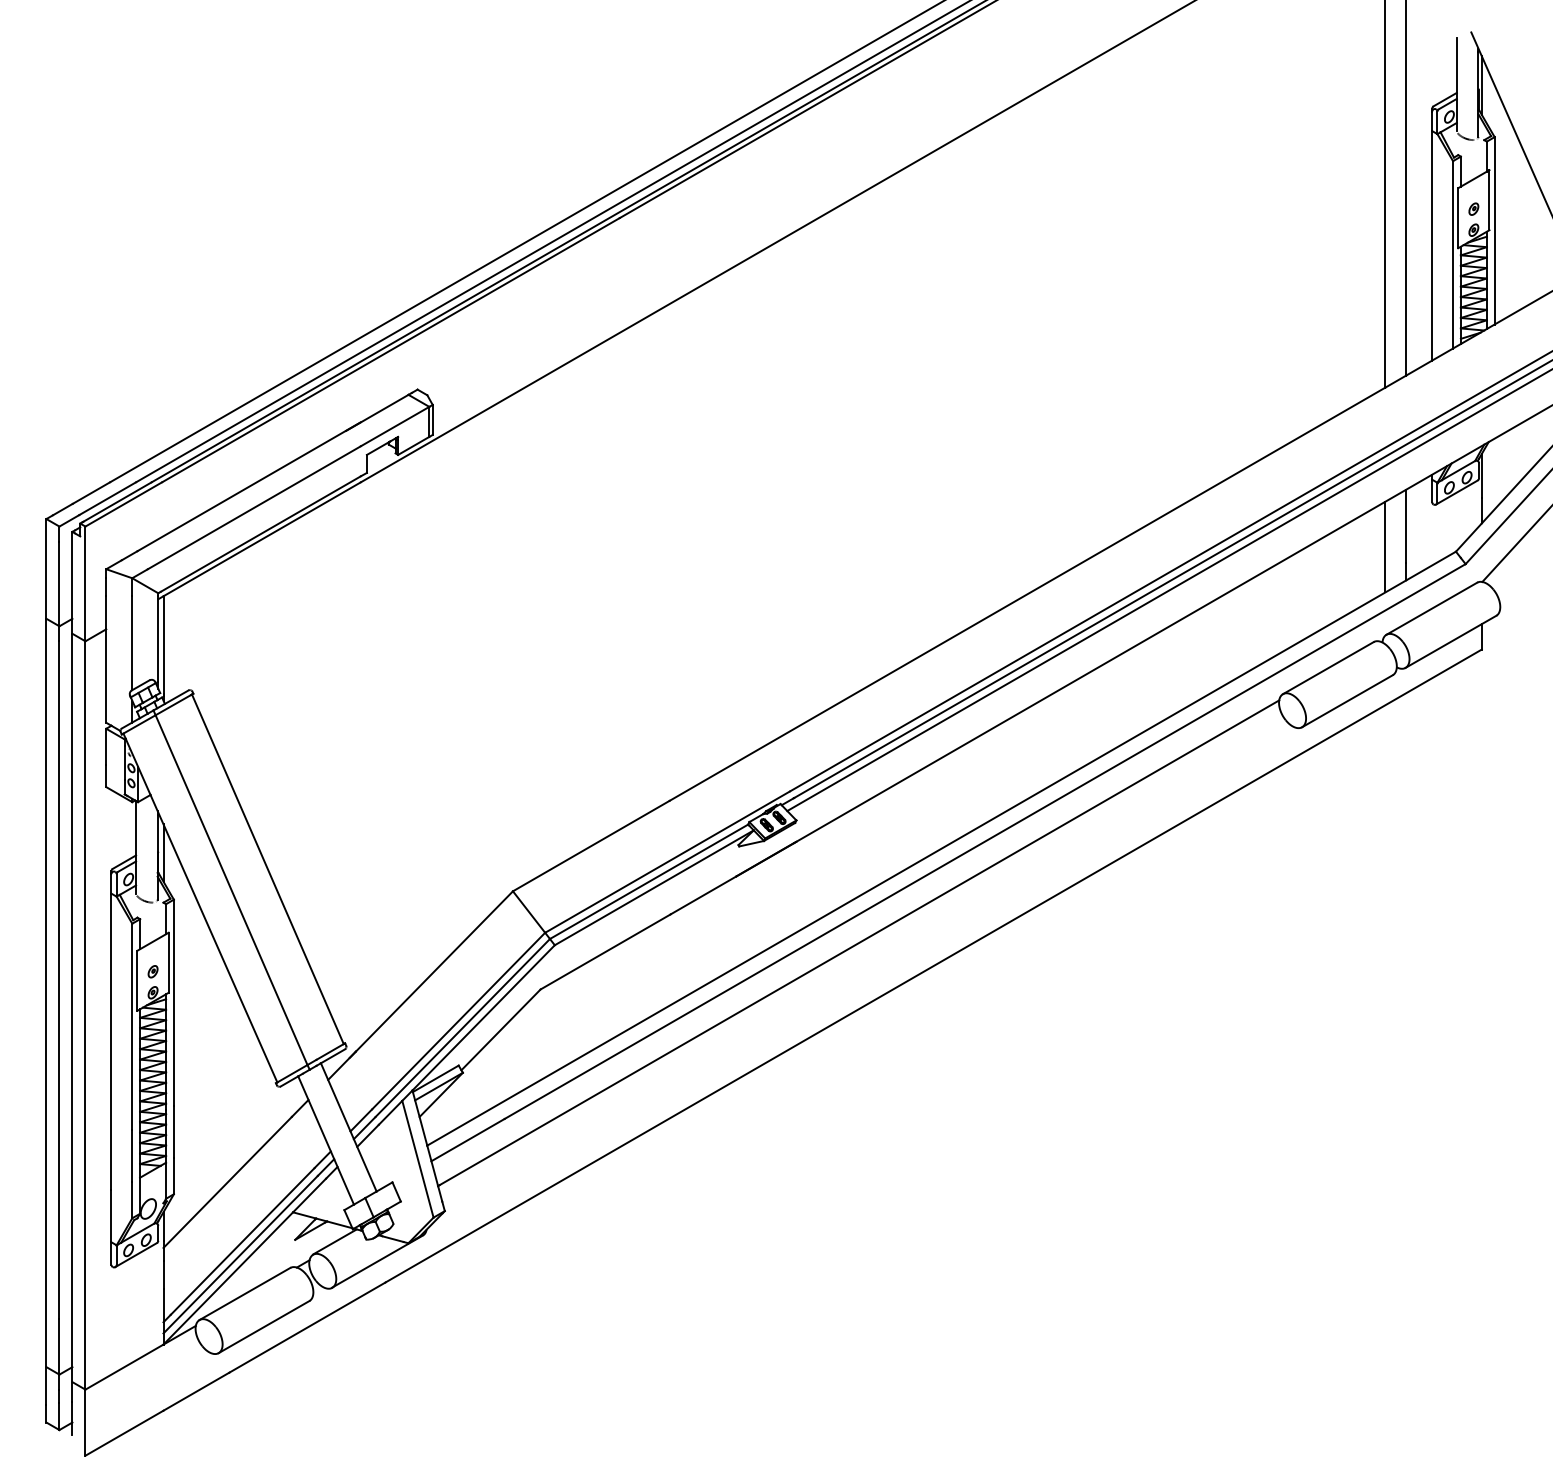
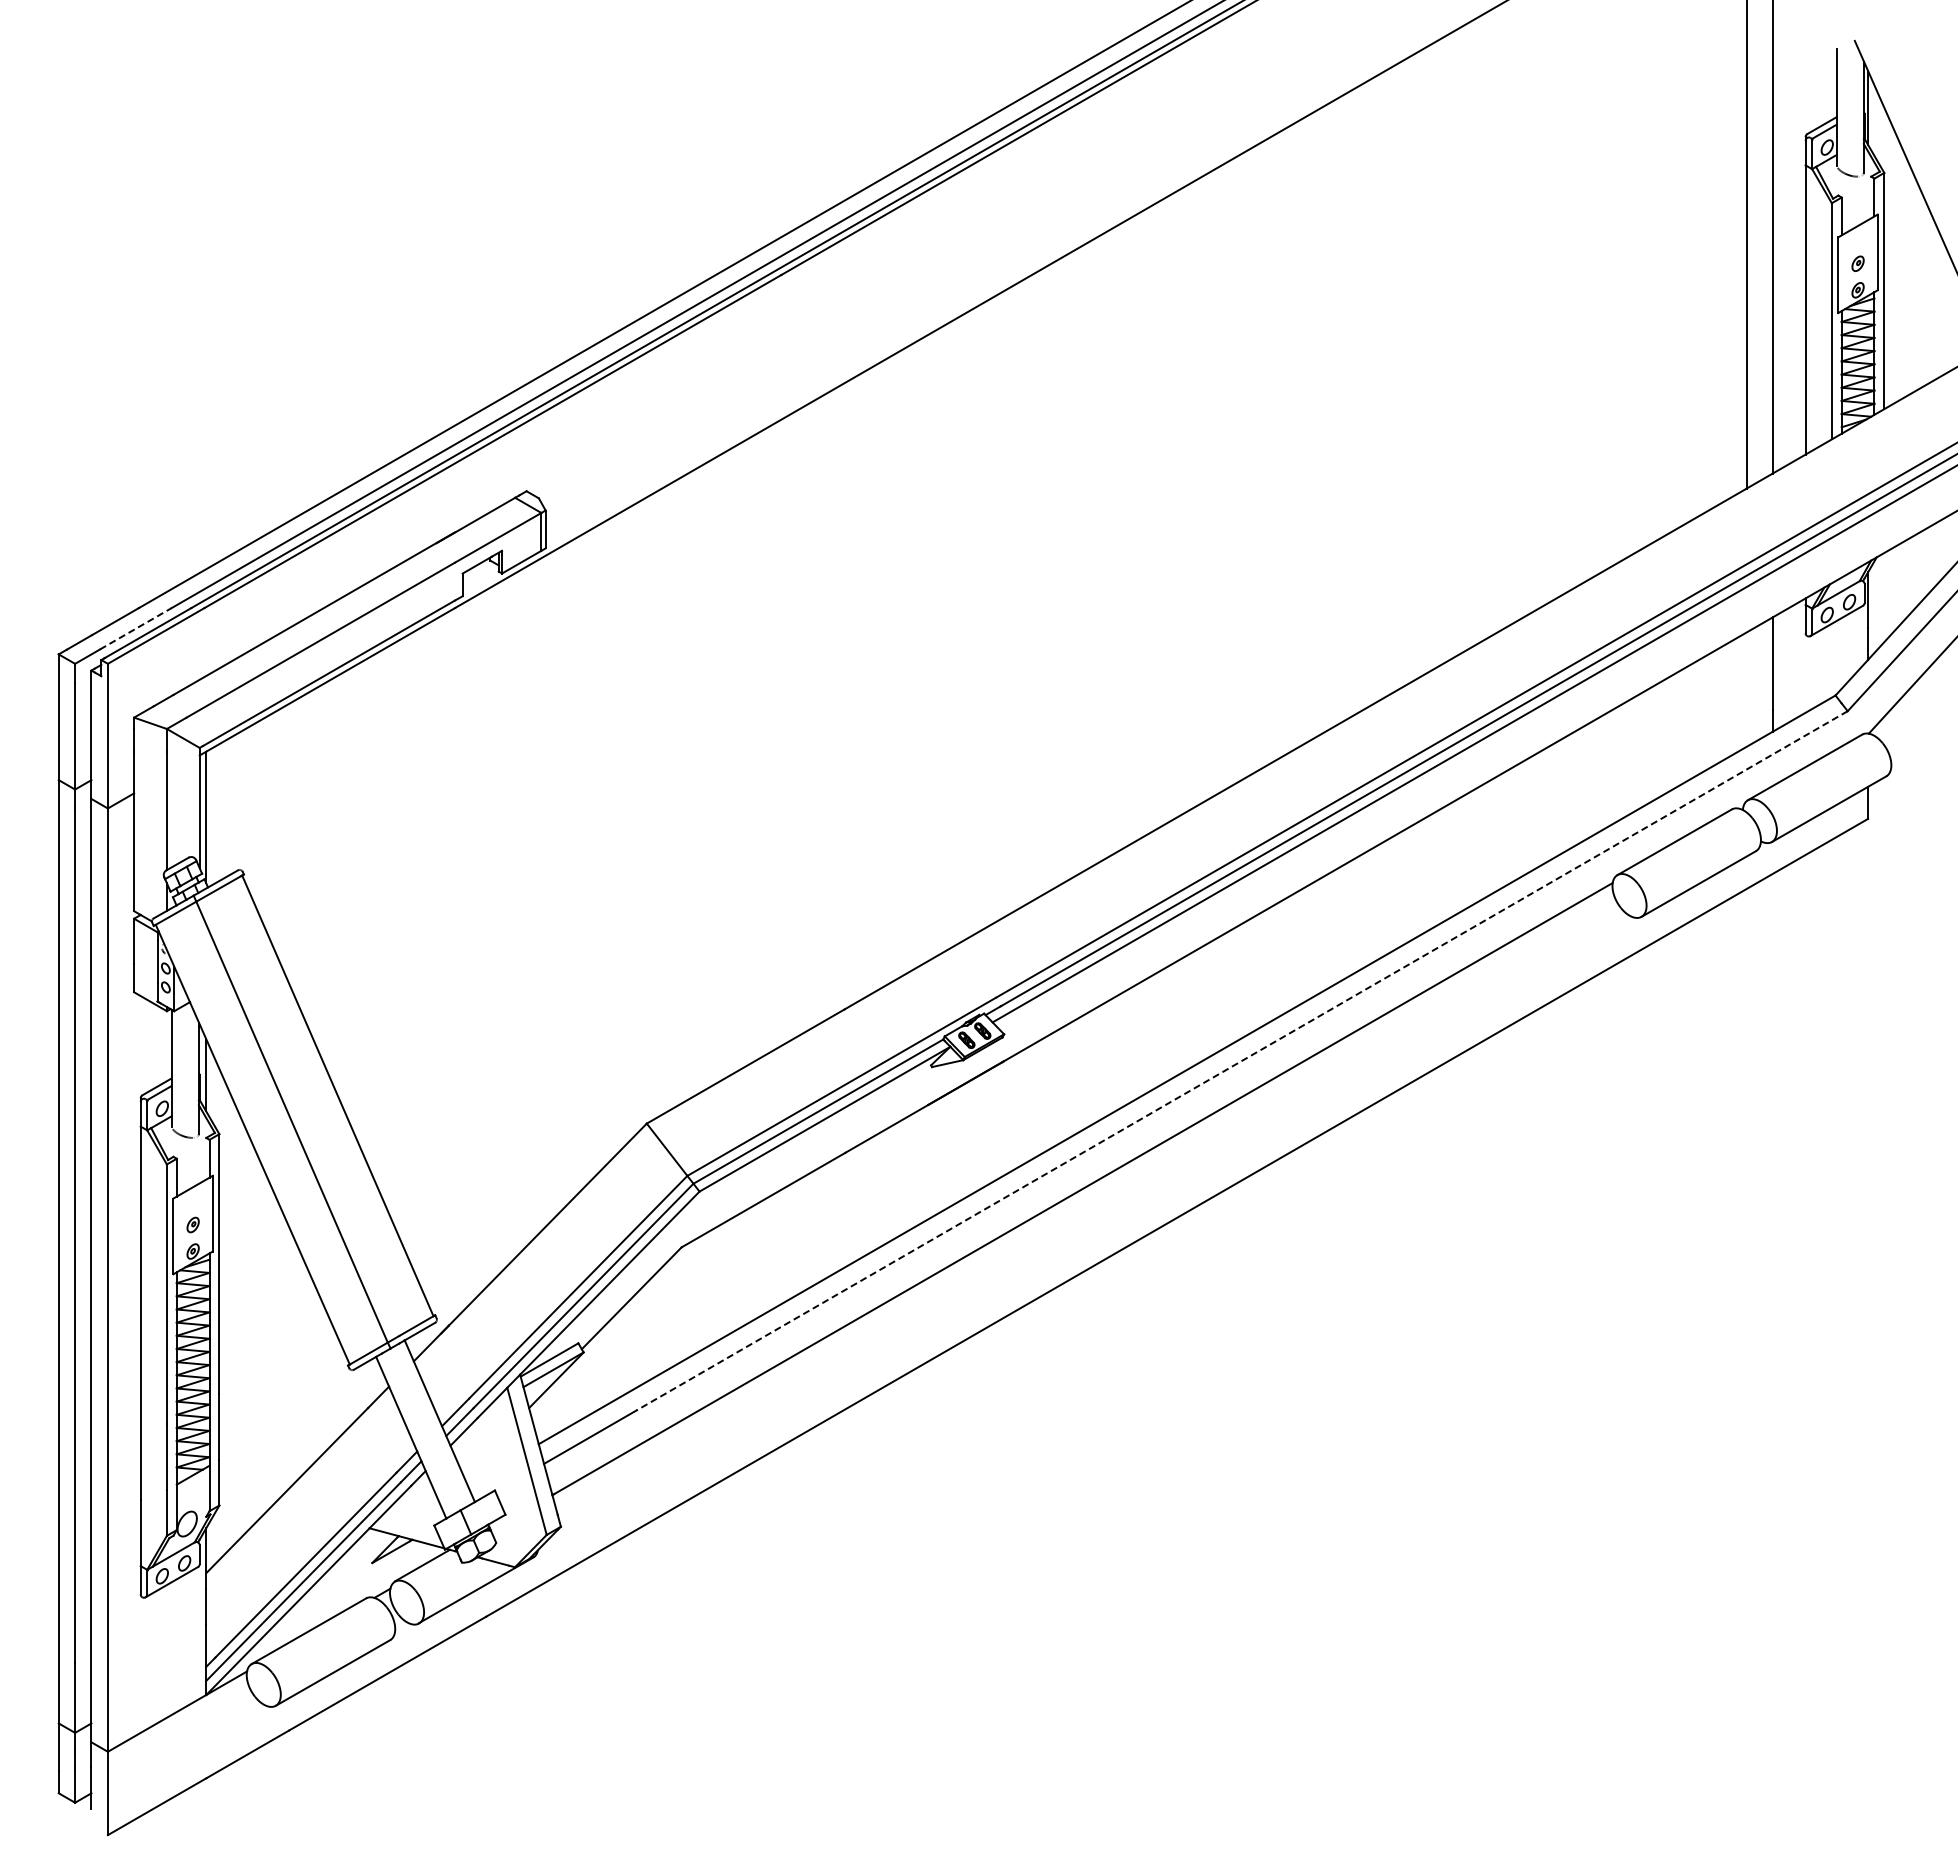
line: (108, 498) -> (136, 628), solid -> dashed
line: (1385, 546) -> (1746, 689), removed
line: (984, 842) -> (1241, 1061), solid -> dashed

